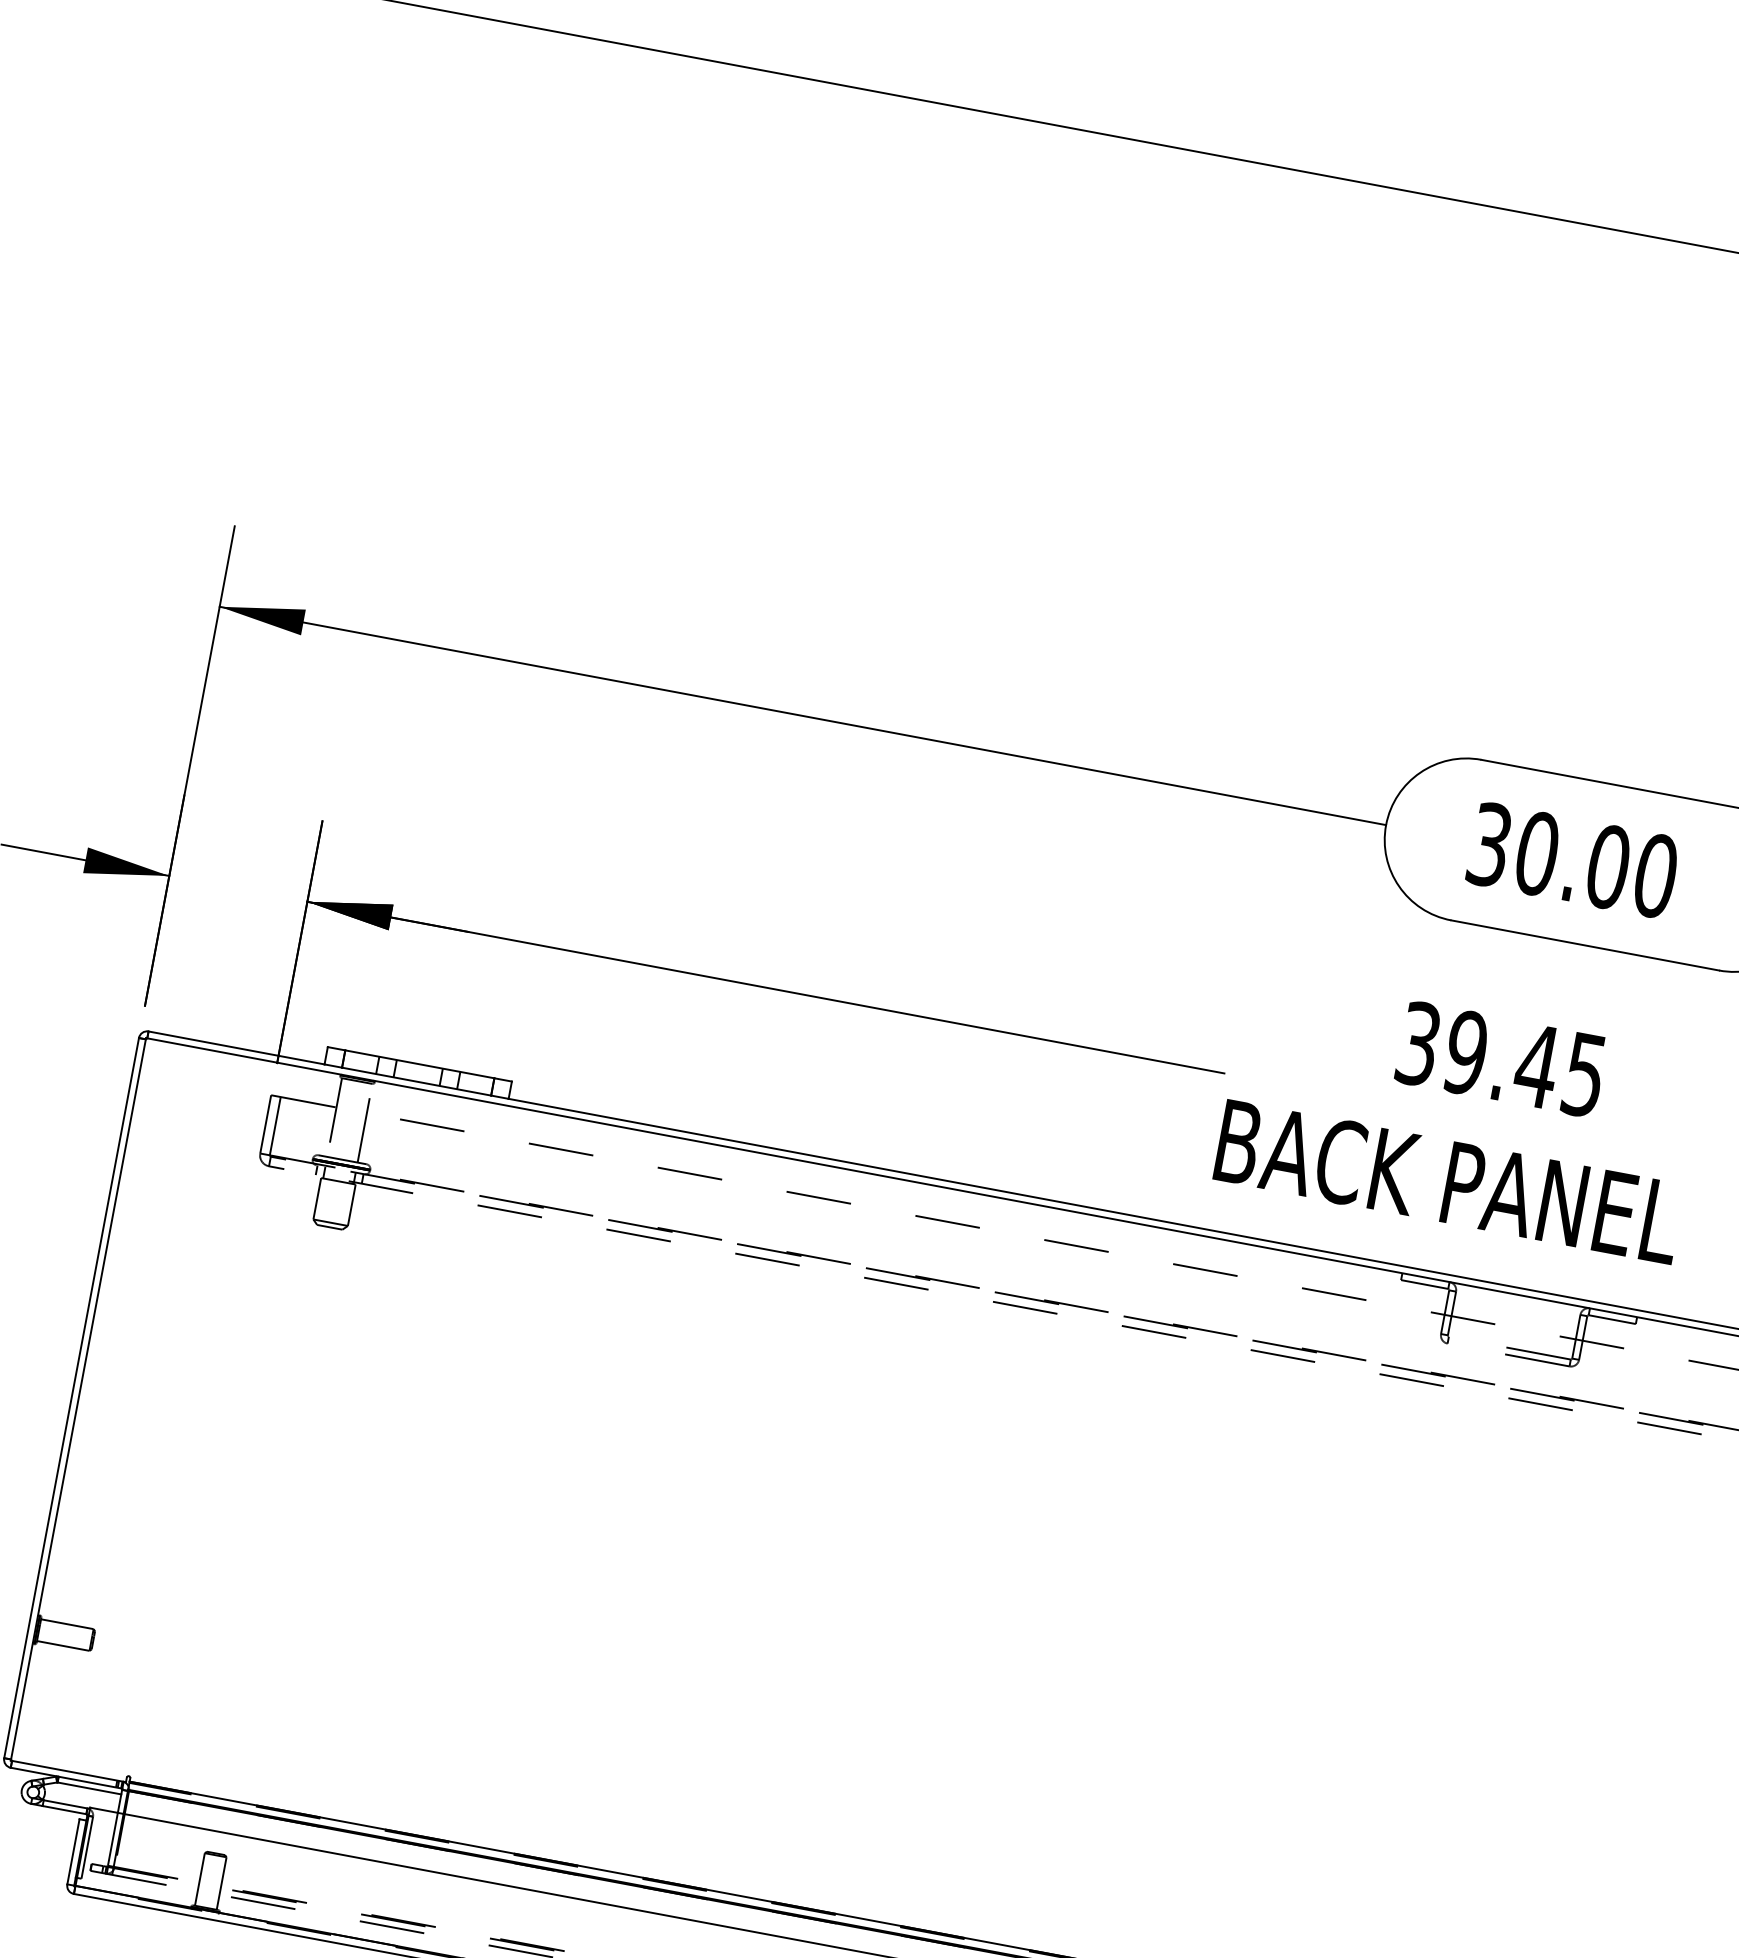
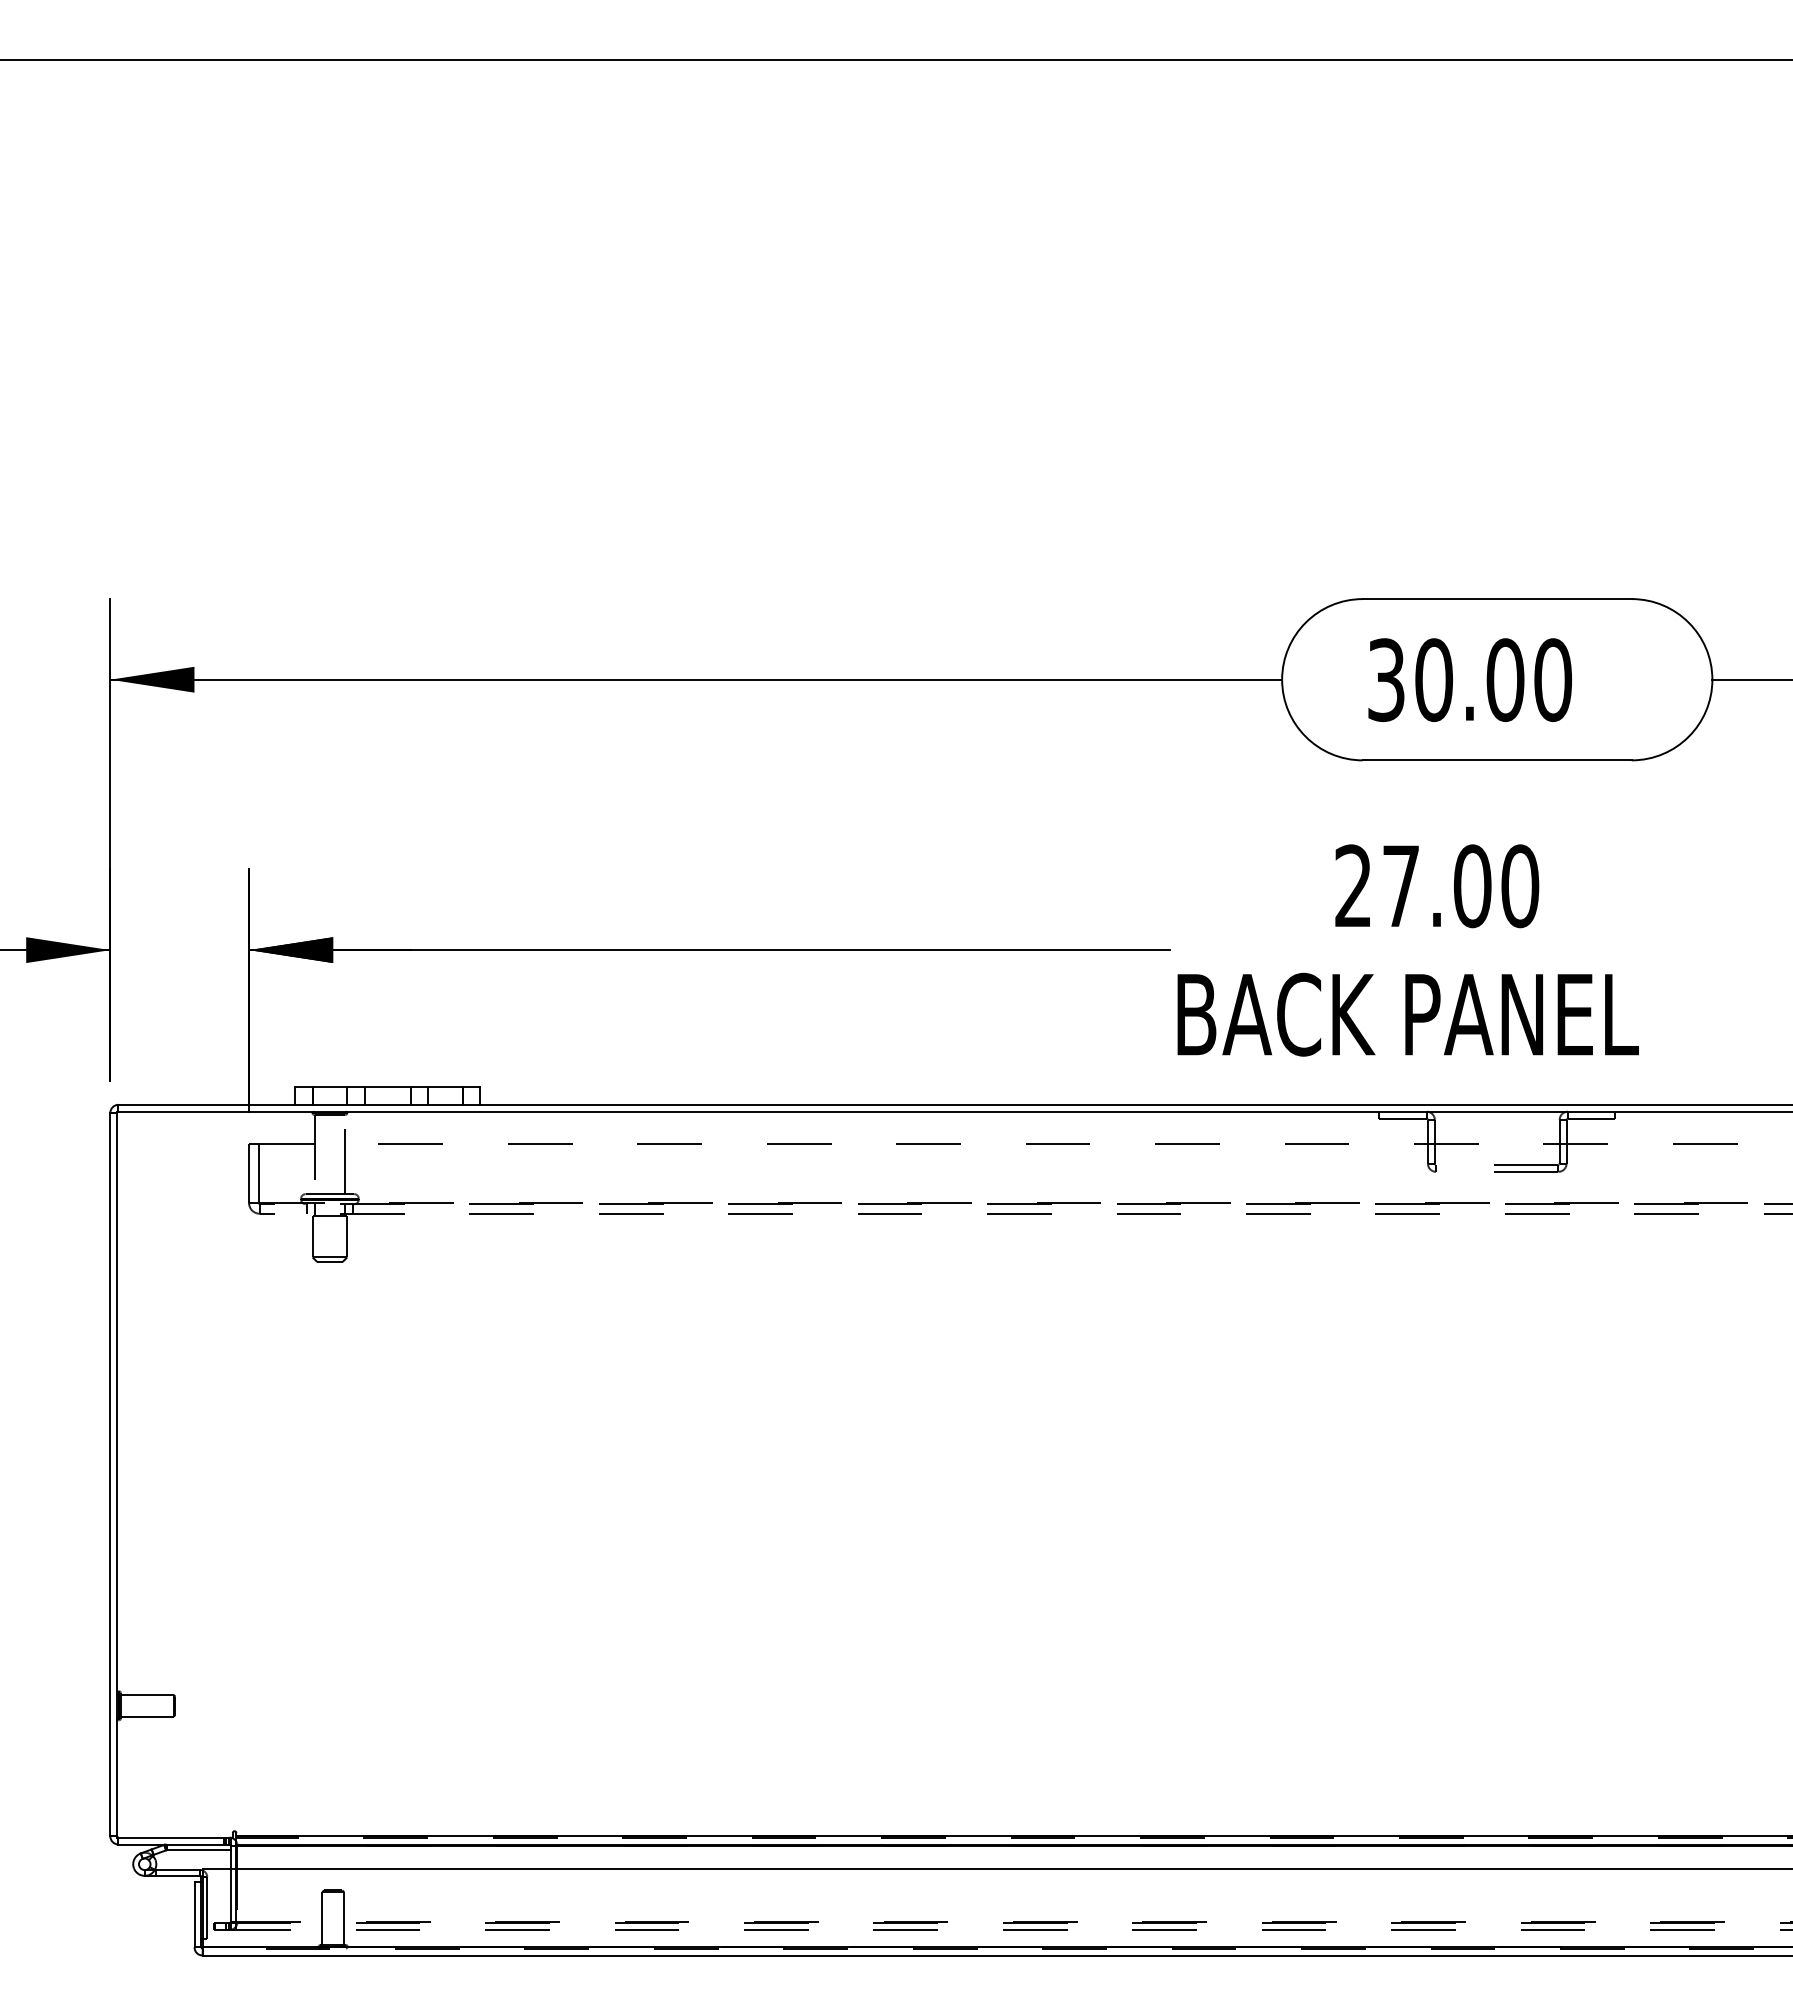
text: (1502, 1059) -> (1437, 886), 39.45 -> 27.00

